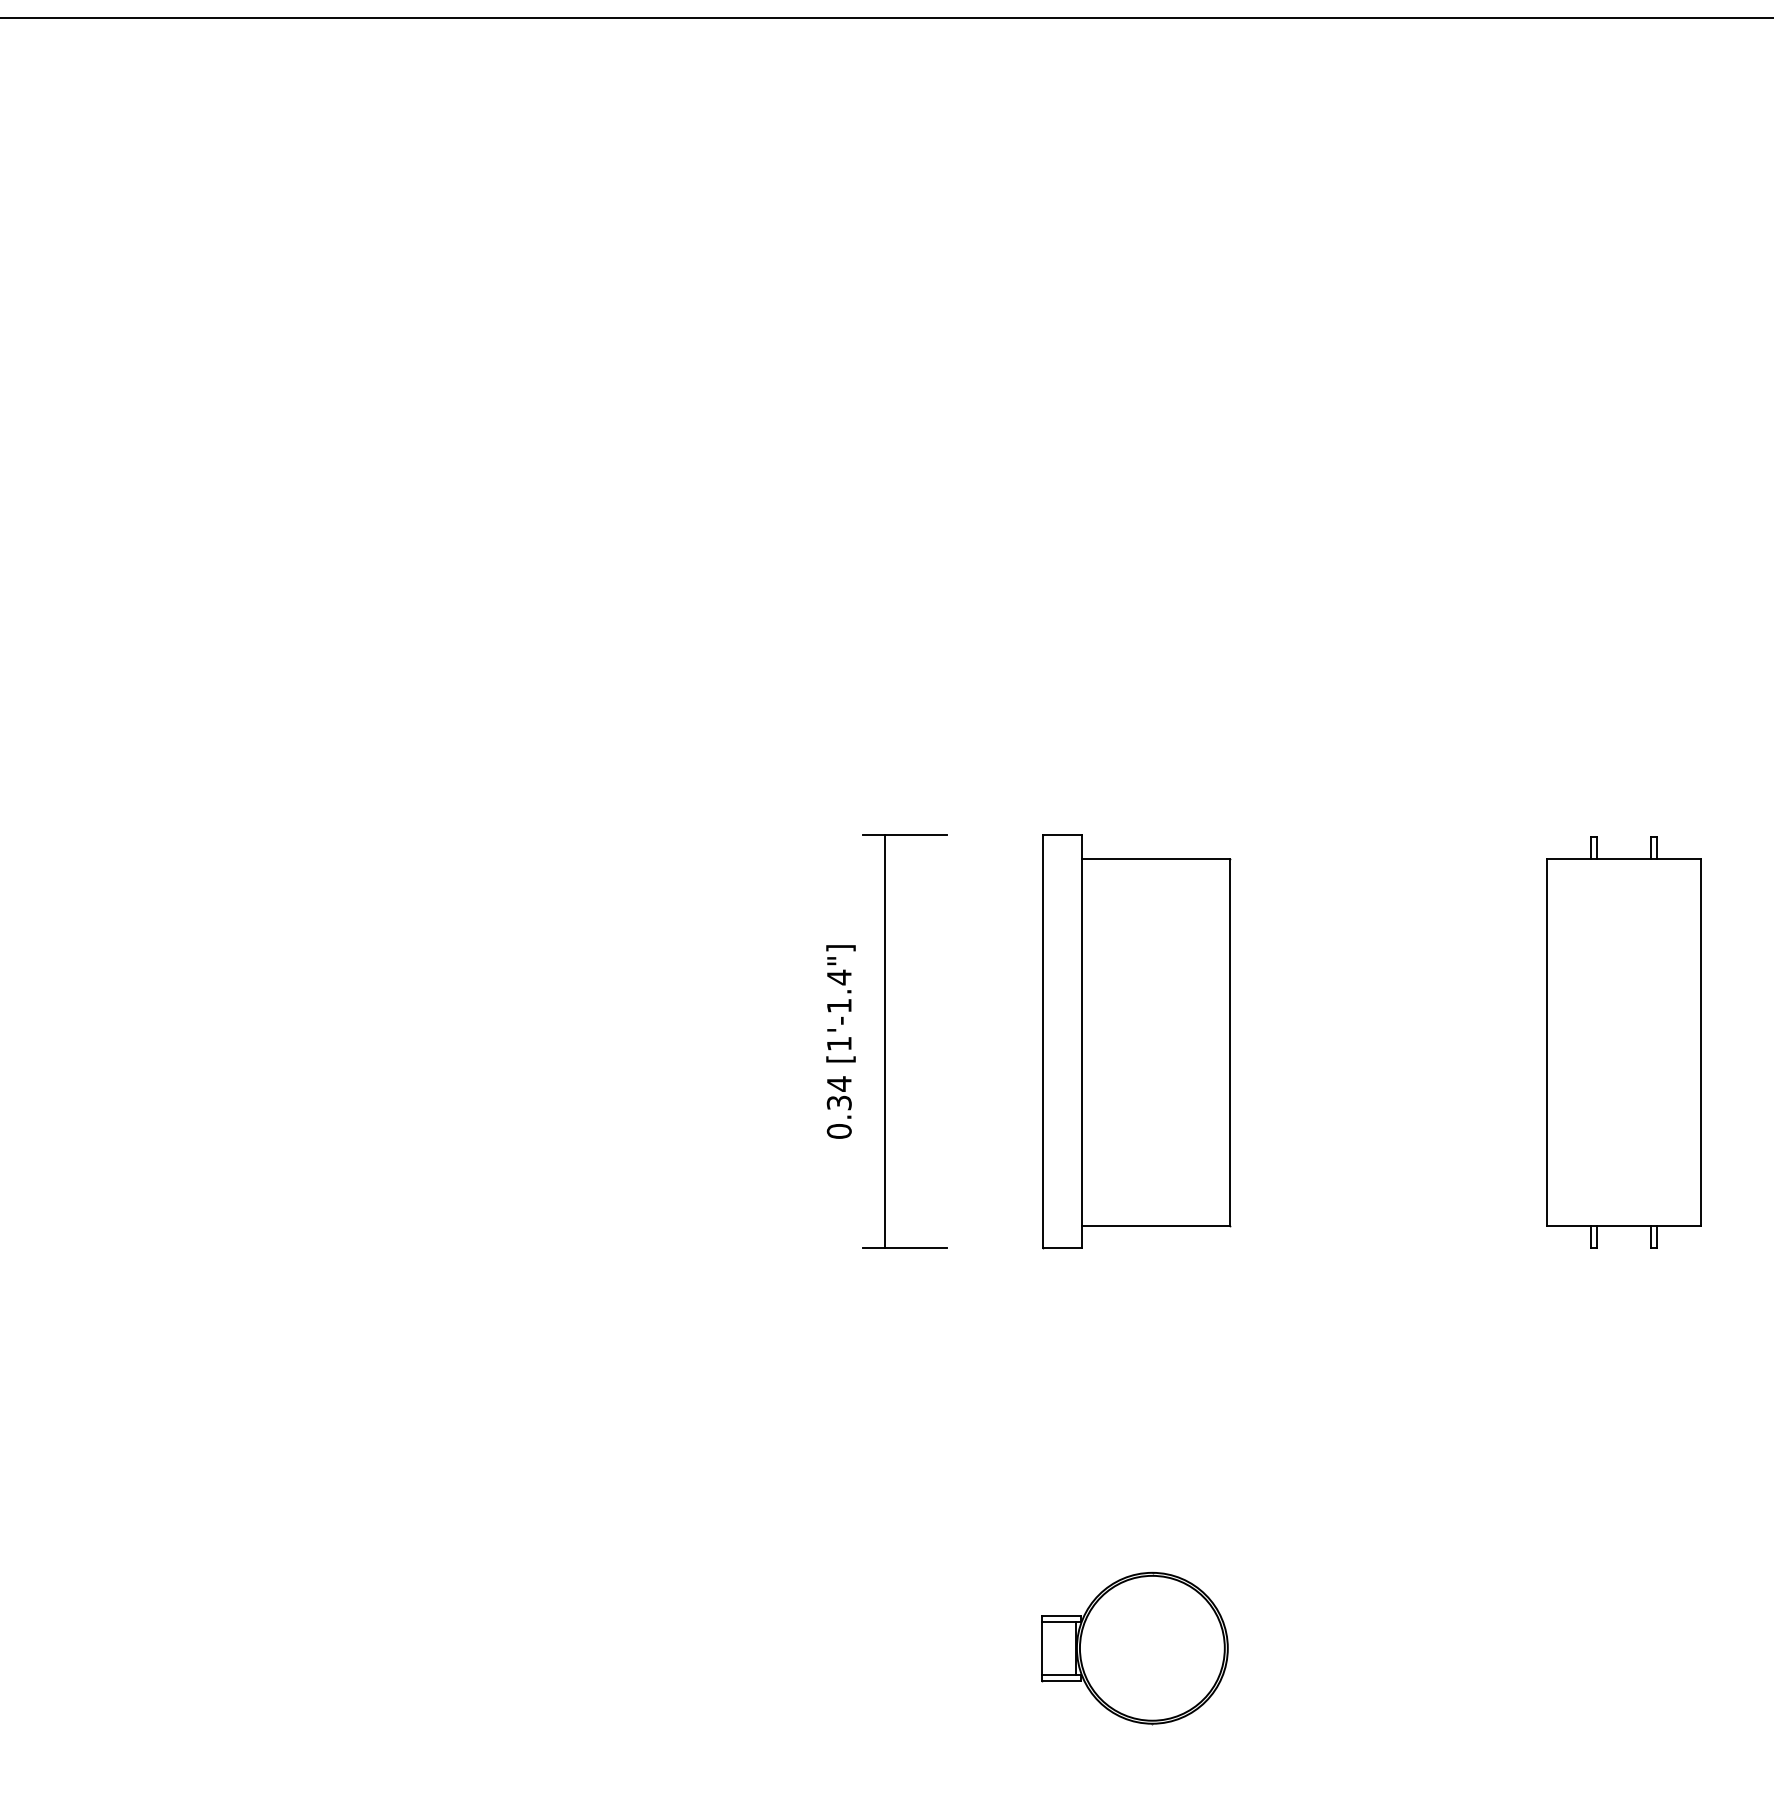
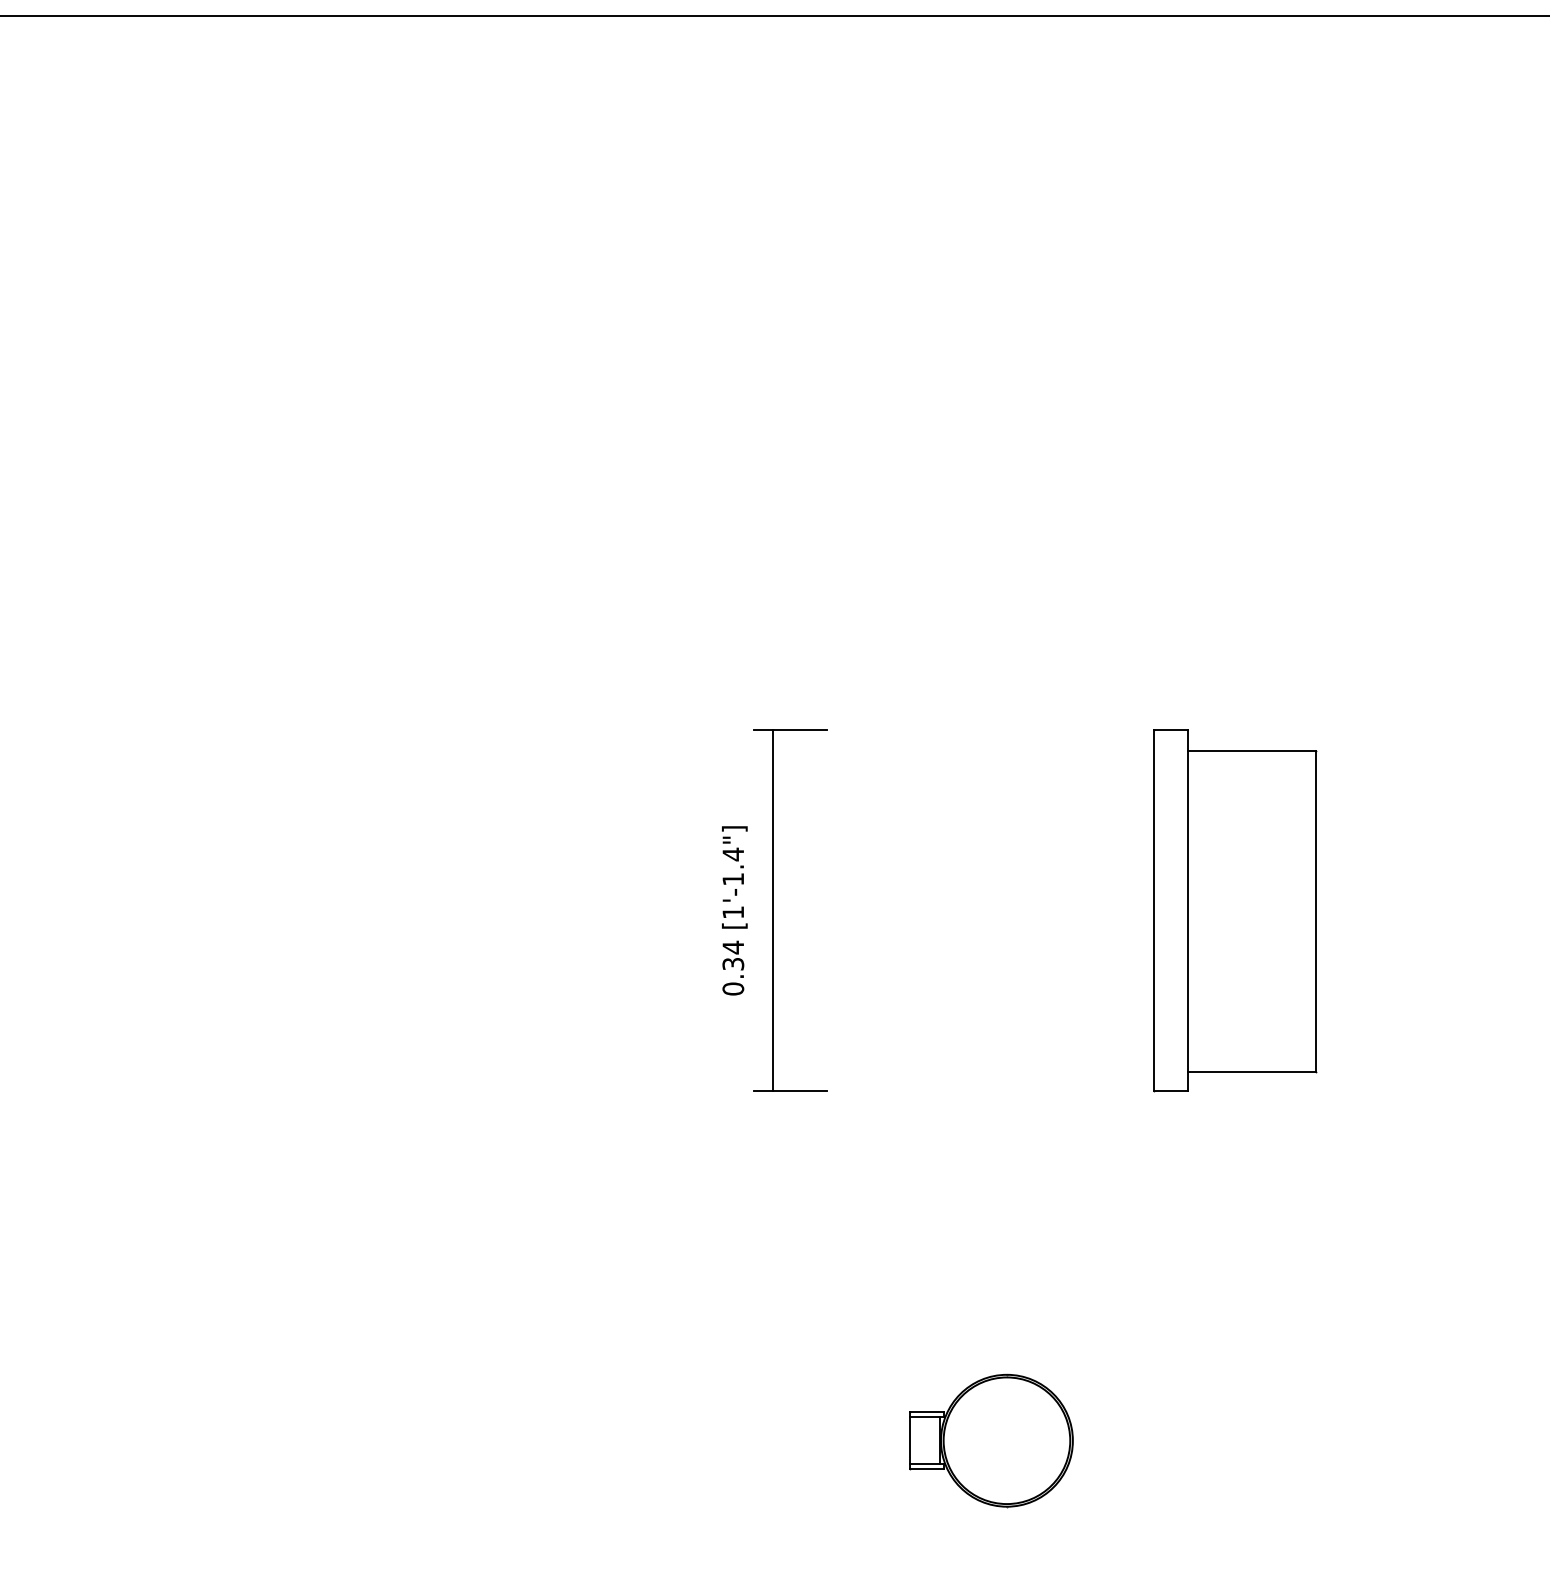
part: (1136, 1041) -> (1235, 910), moved
part: (1623, 1042) -> (1418, 911), removed

